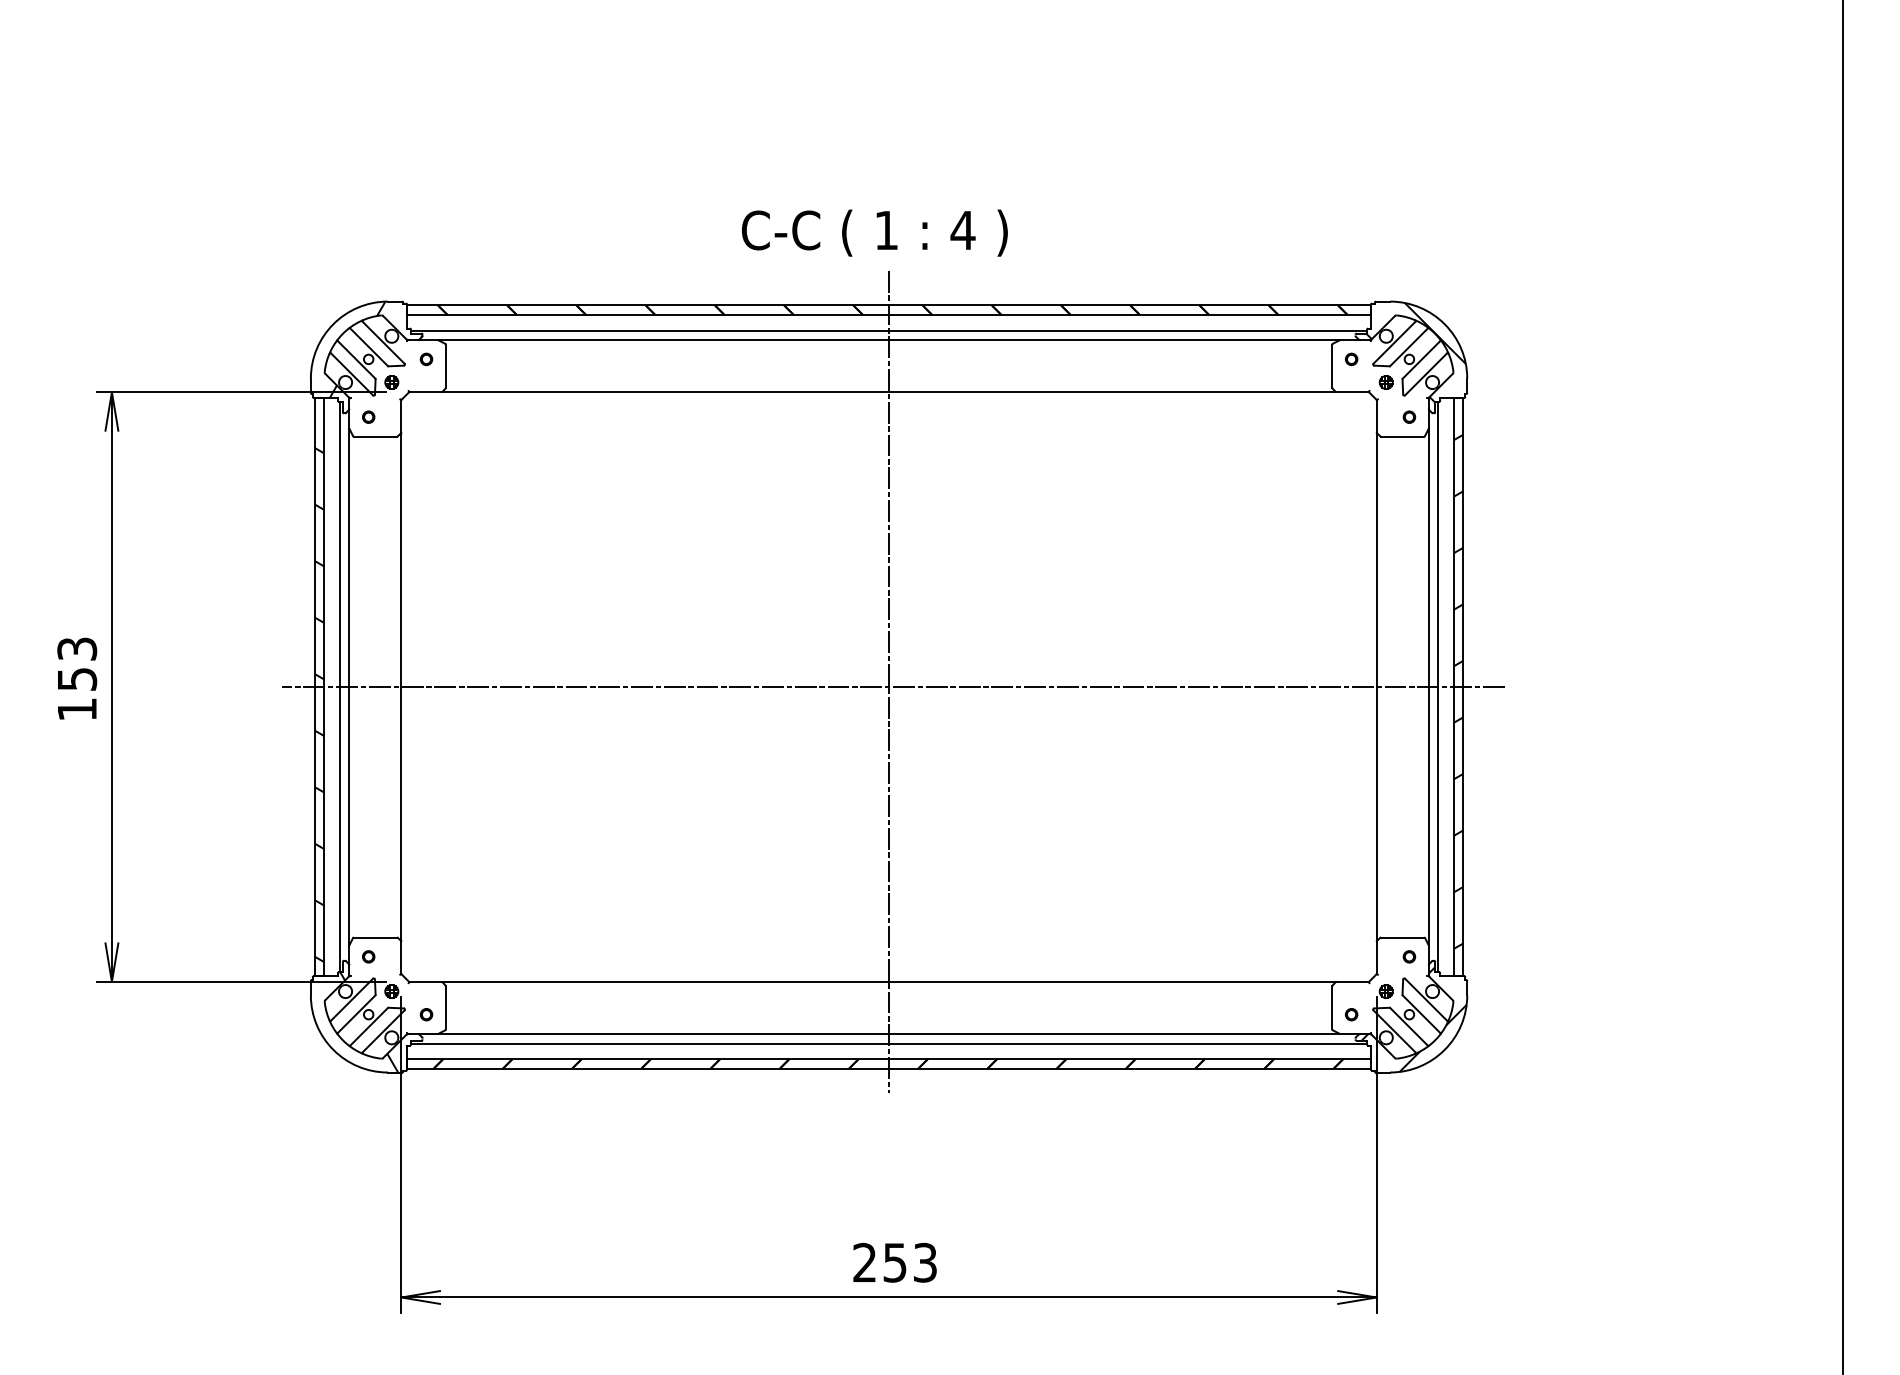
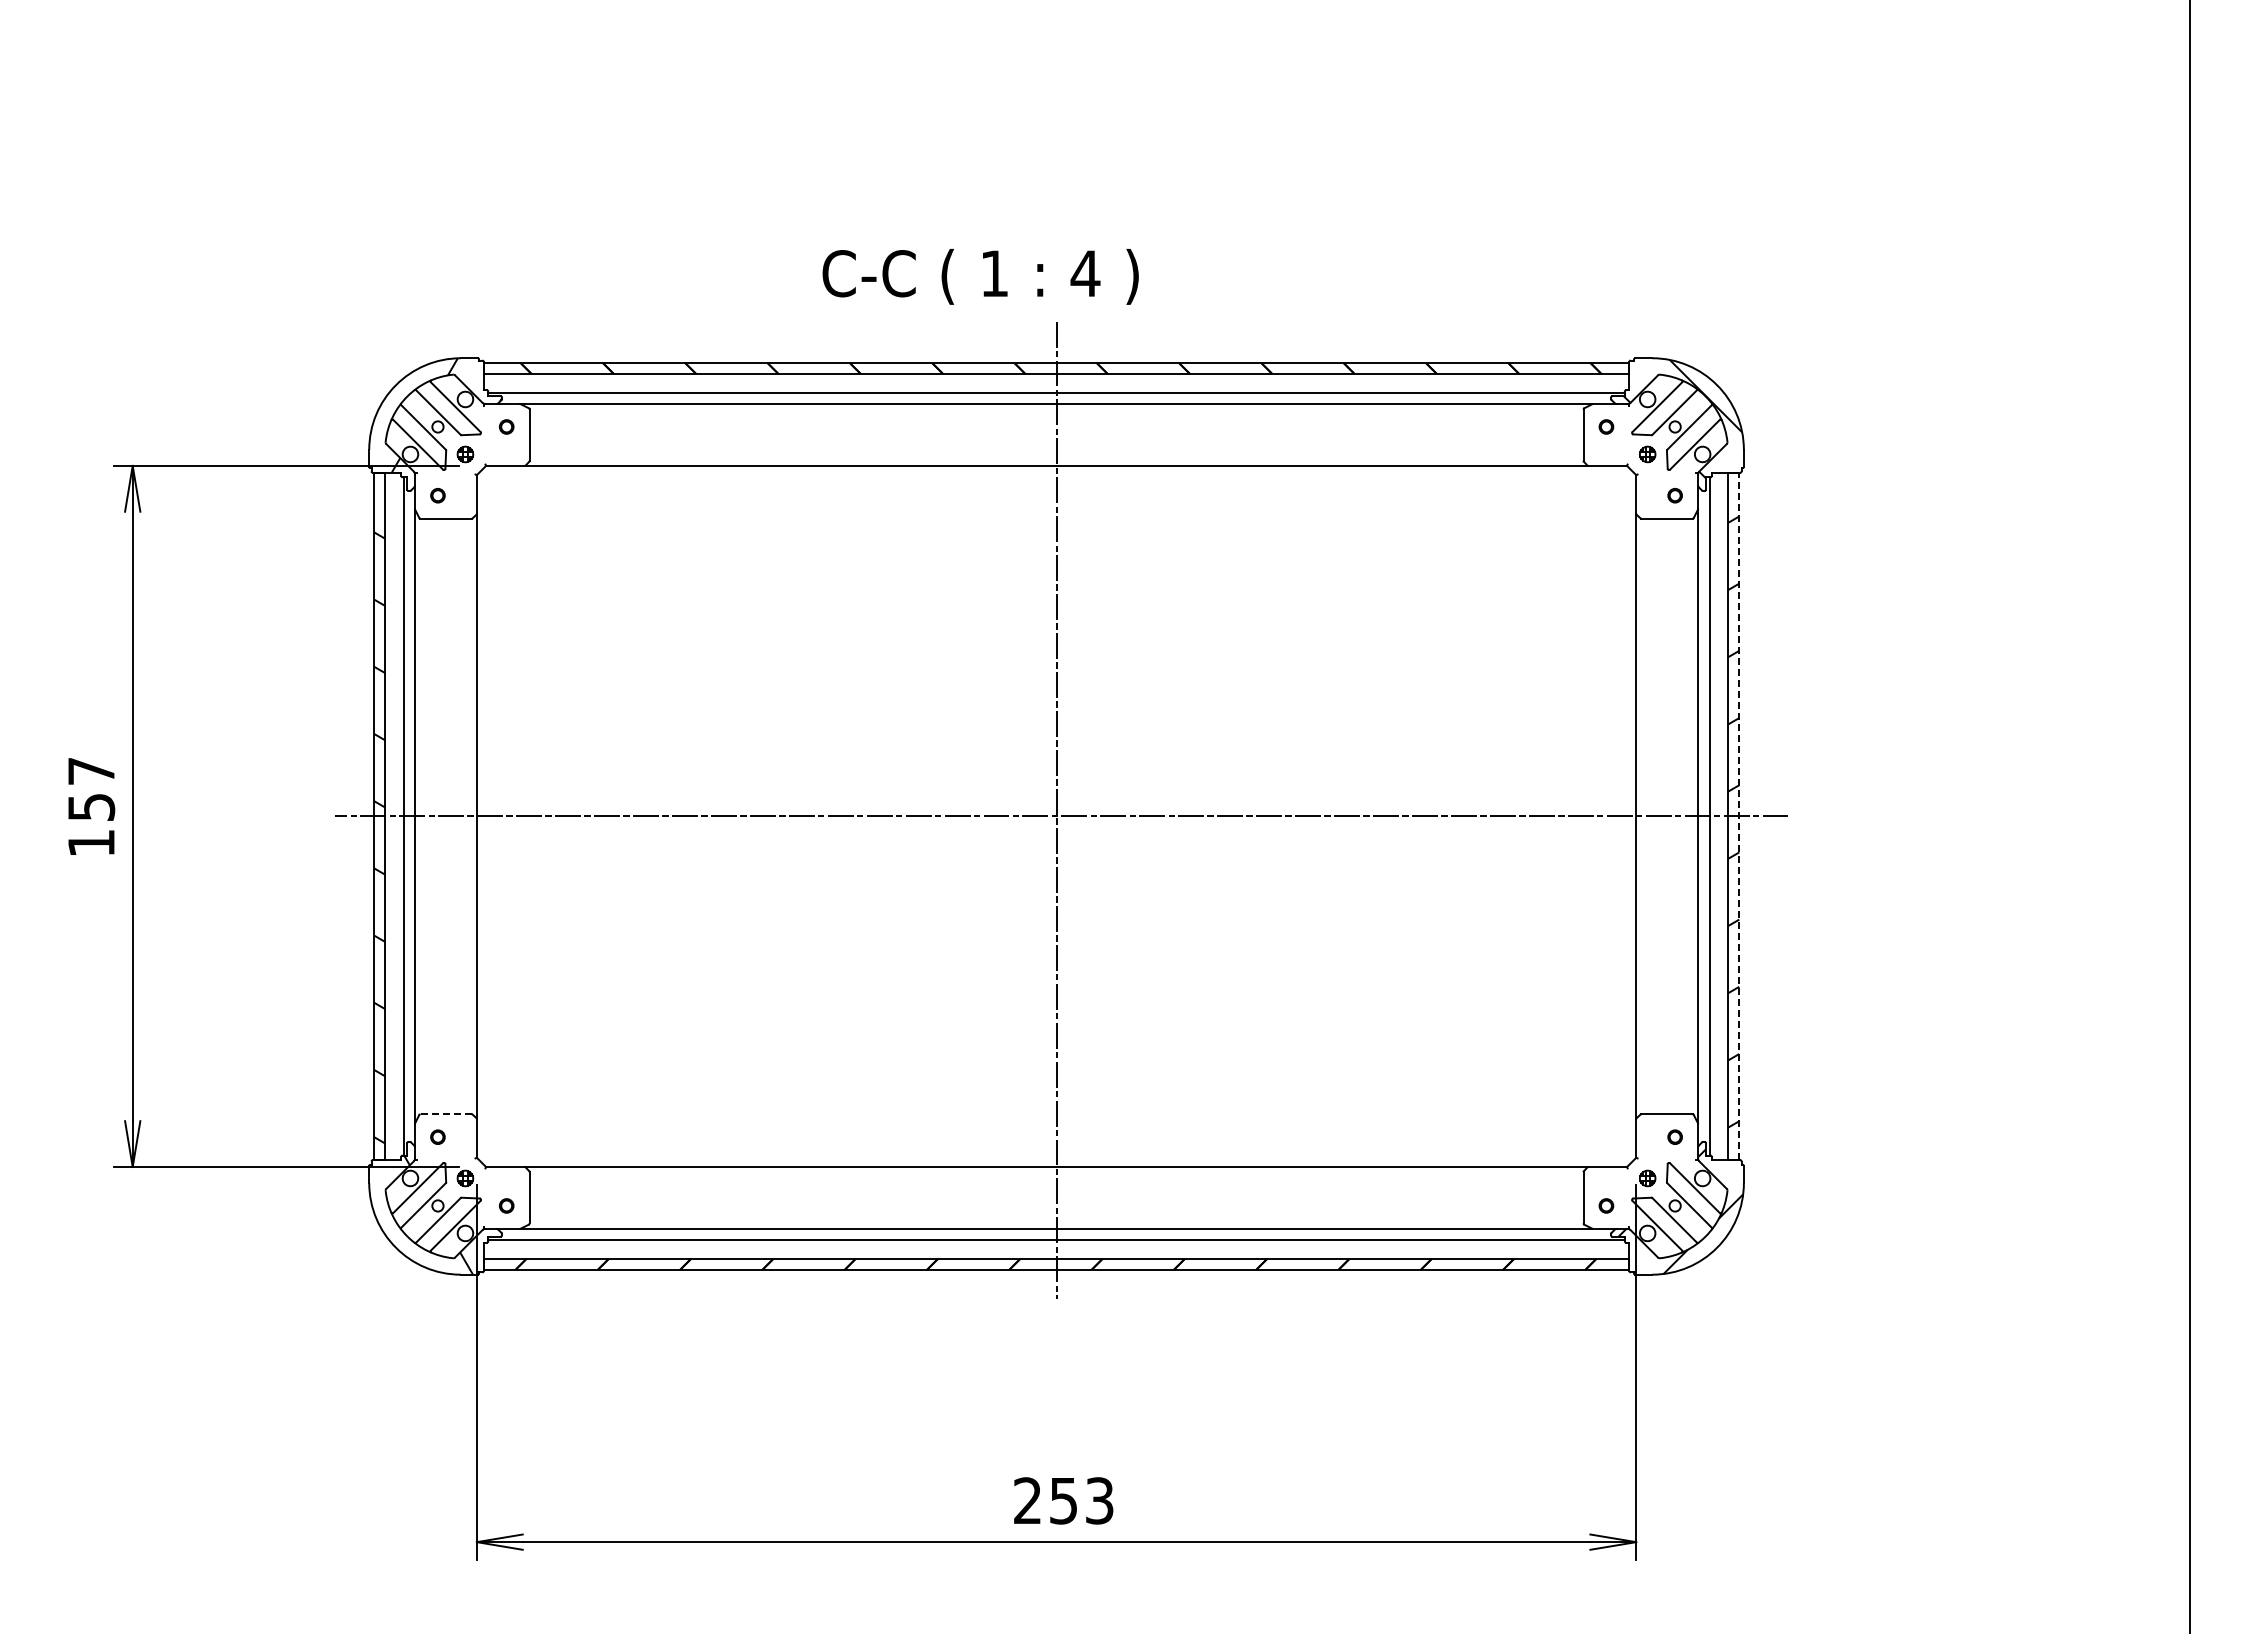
text: (874, 232) -> (980, 276), moved
text: (77, 648) -> (91, 770), 153 -> 157
line: (1463, 687) -> (1739, 816), solid -> dashed
line: (375, 937) -> (446, 1114), solid -> dashed

